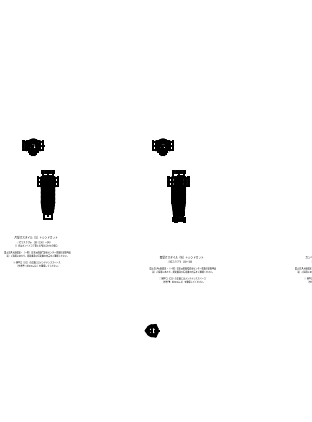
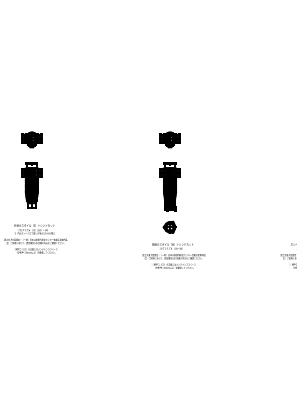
part: (162, 146) -> (169, 139), moved
part: (47, 195) -> (31, 185), moved
part: (151, 329) -> (169, 226), moved

